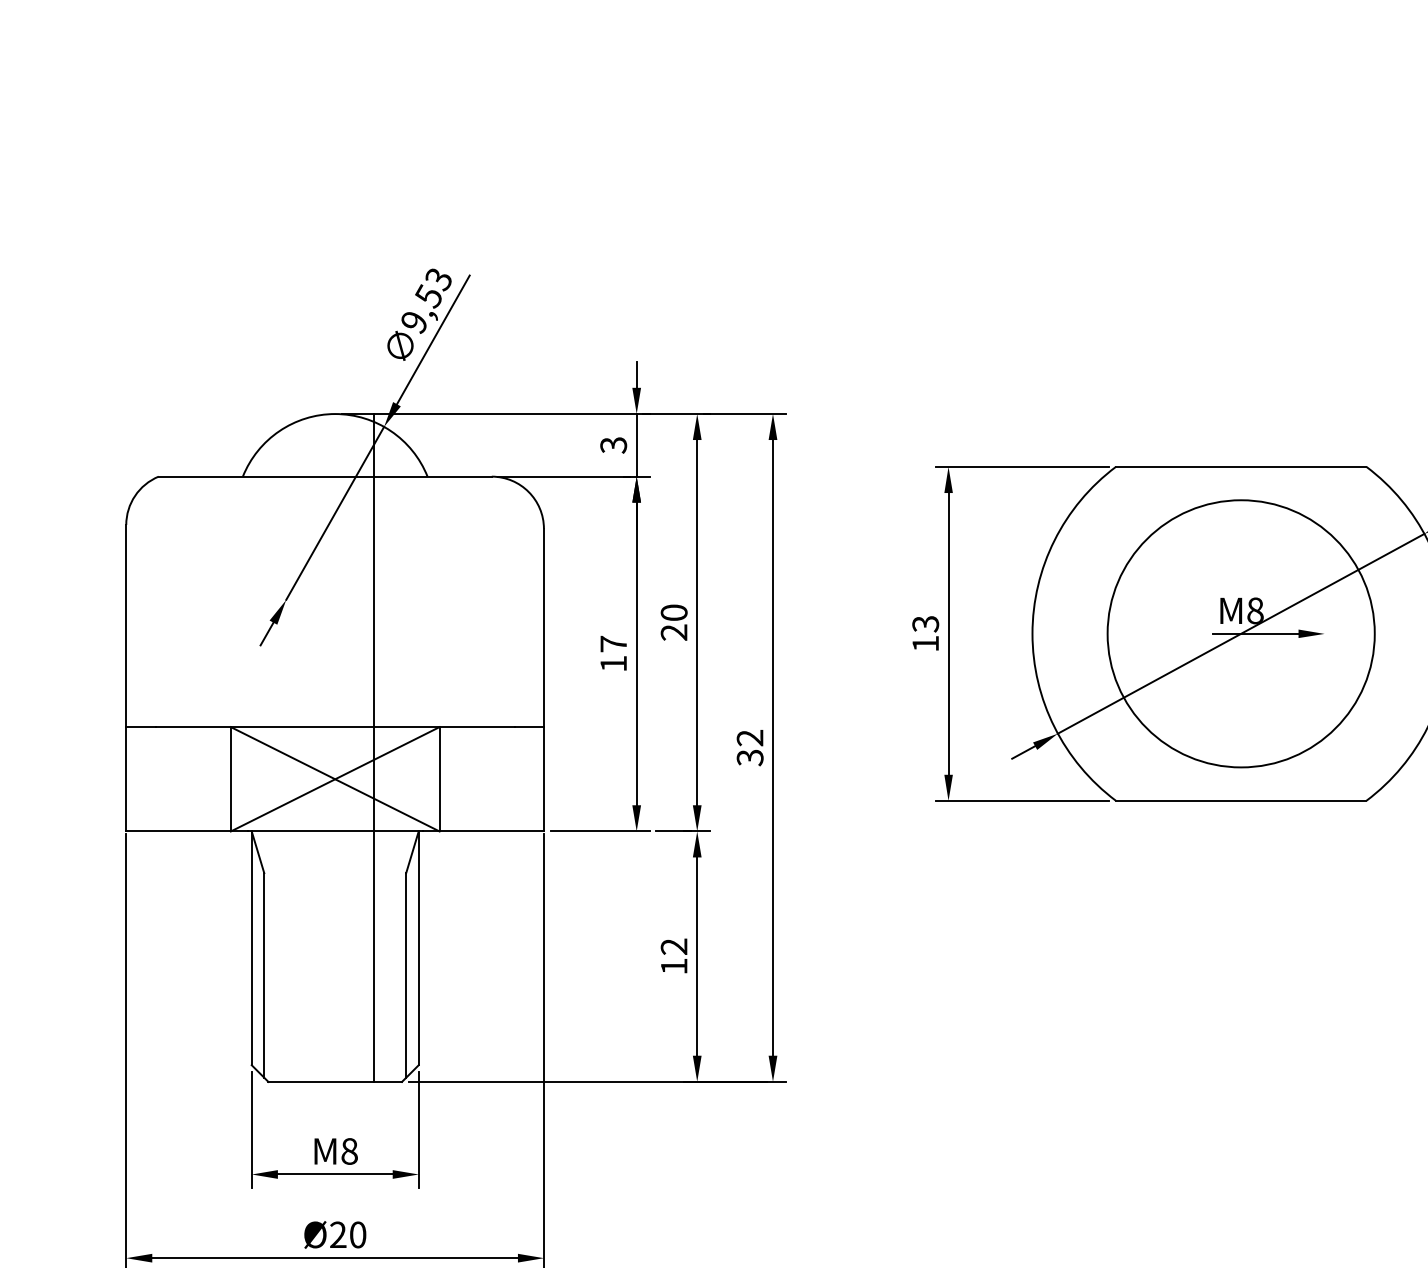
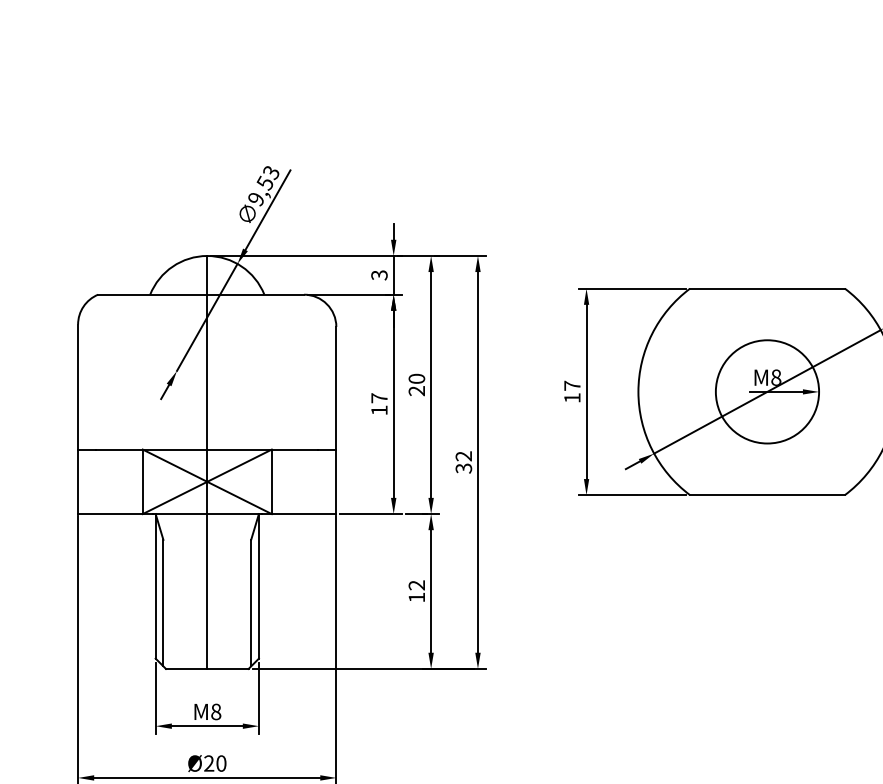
text: (925, 623) -> (572, 385), 13 -> 17
circle: (1241, 633) -> (767, 391), size x0.62
line: (374, 746) -> (207, 461), moved

